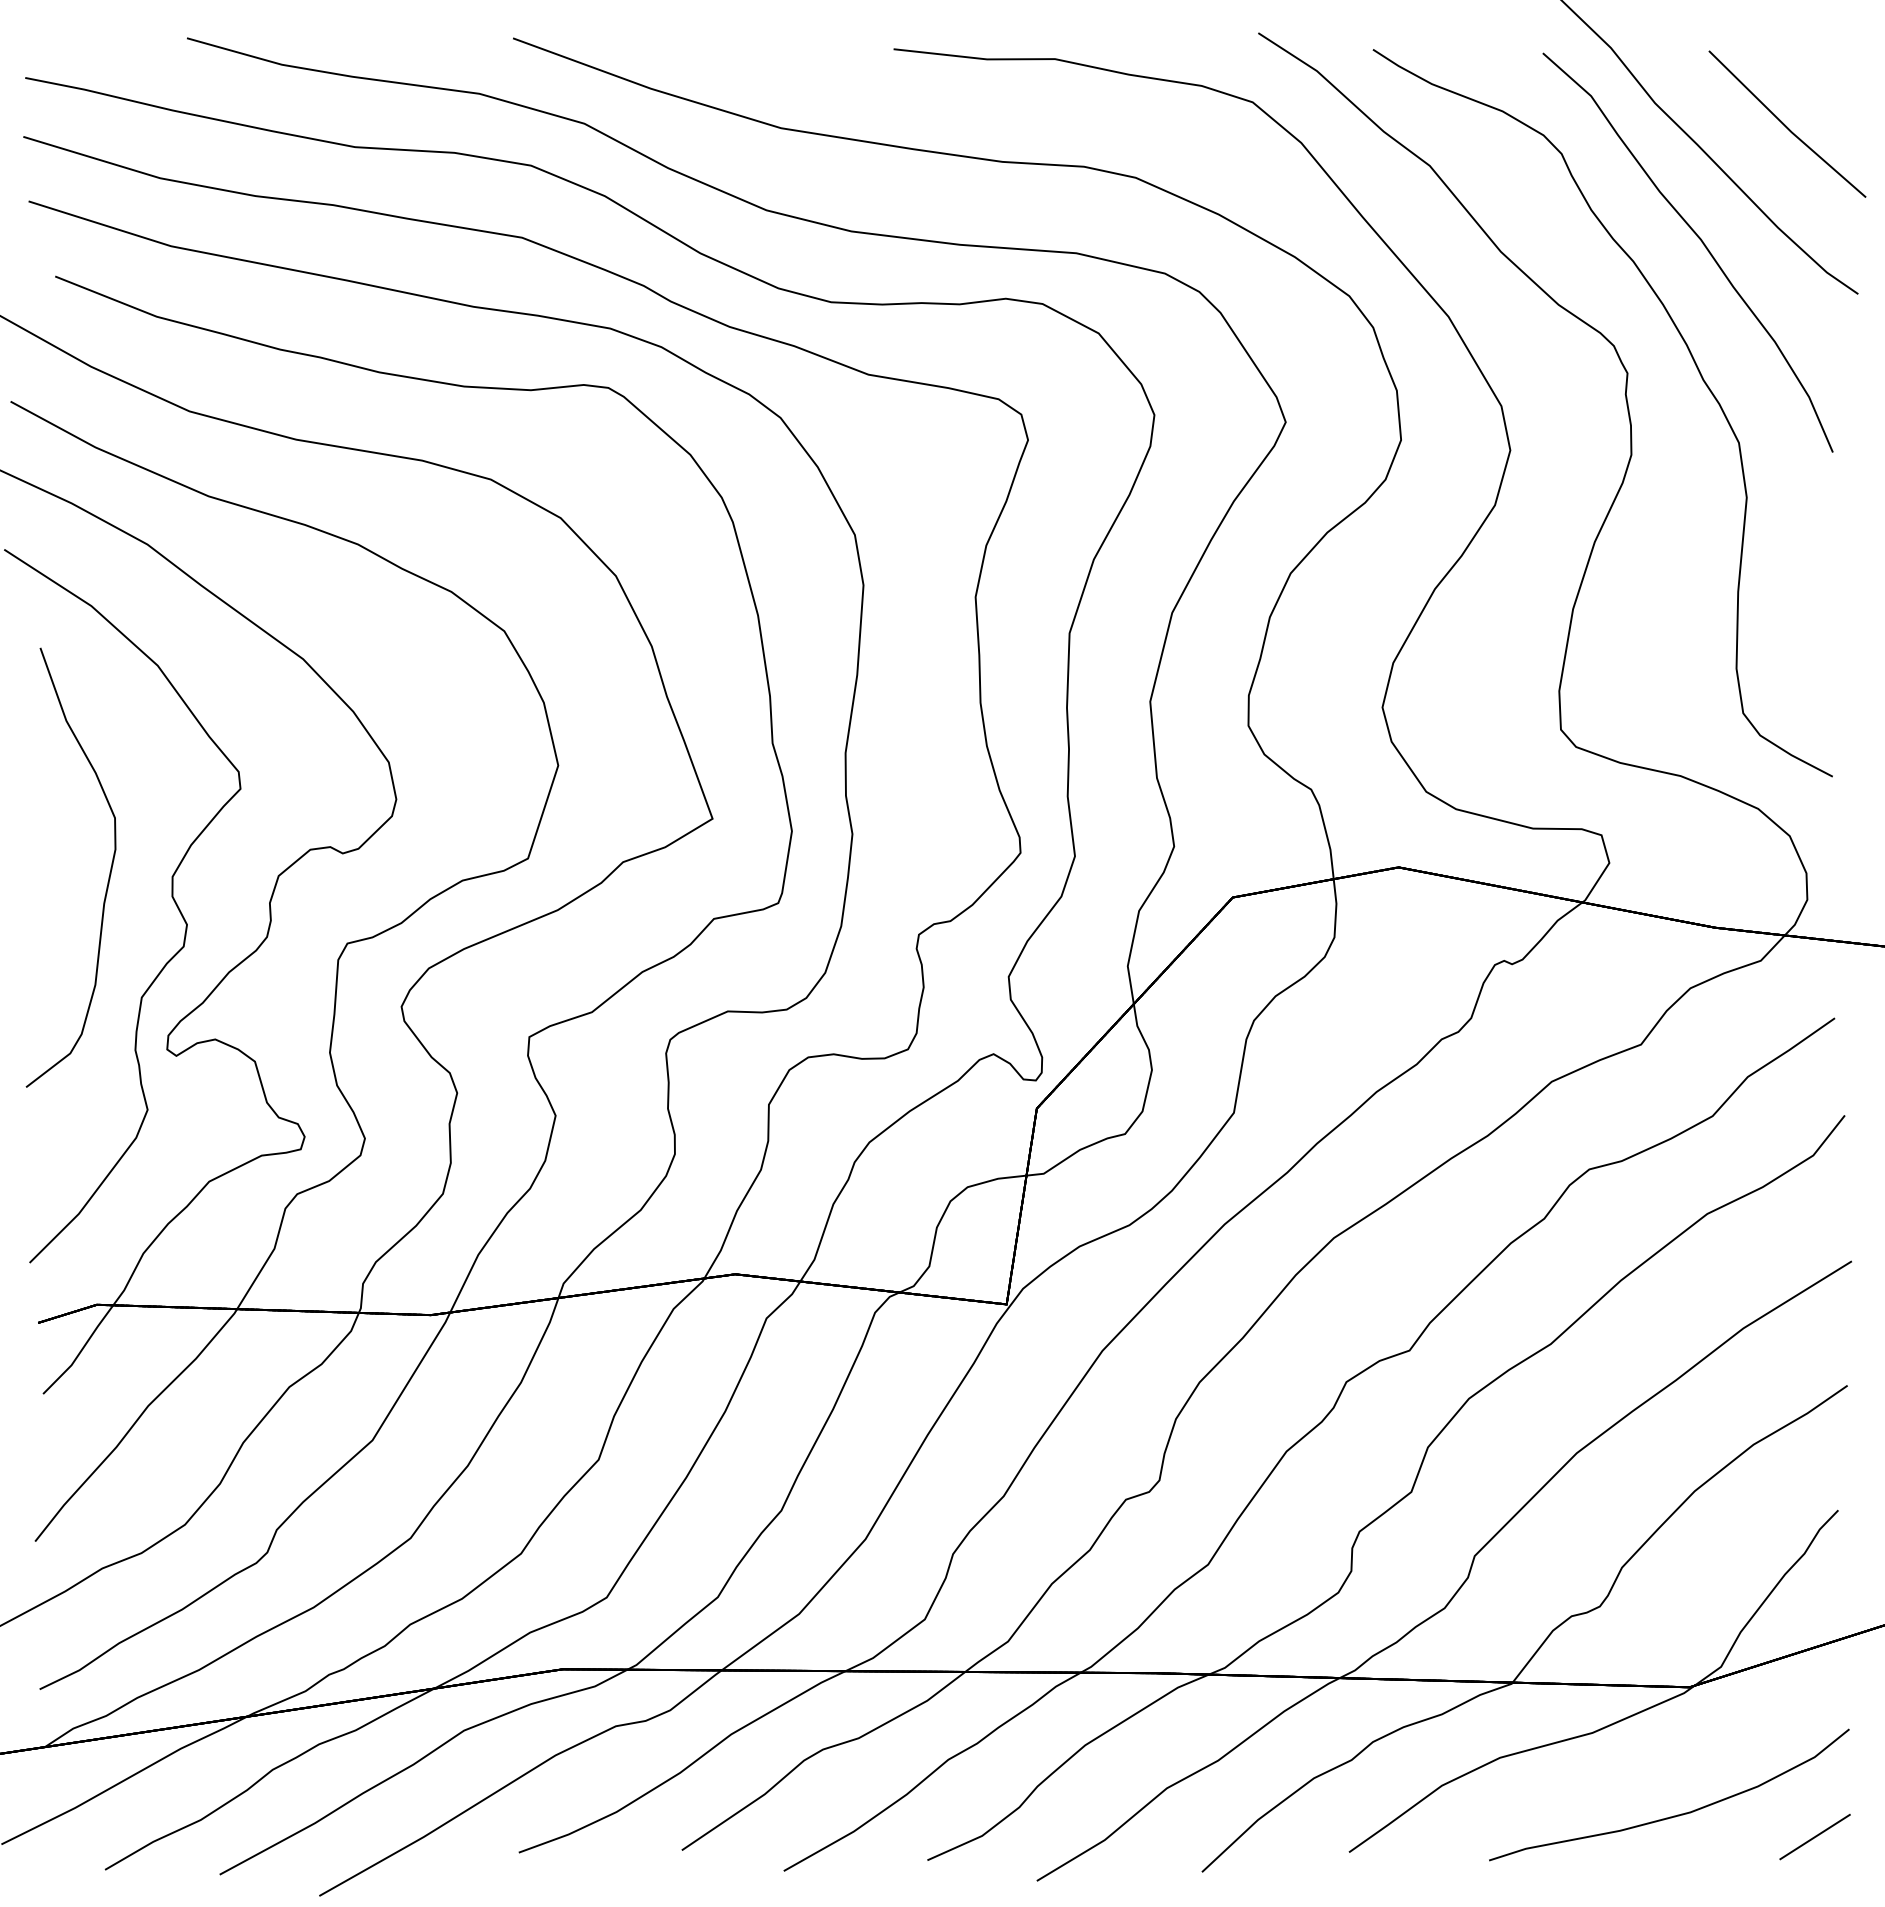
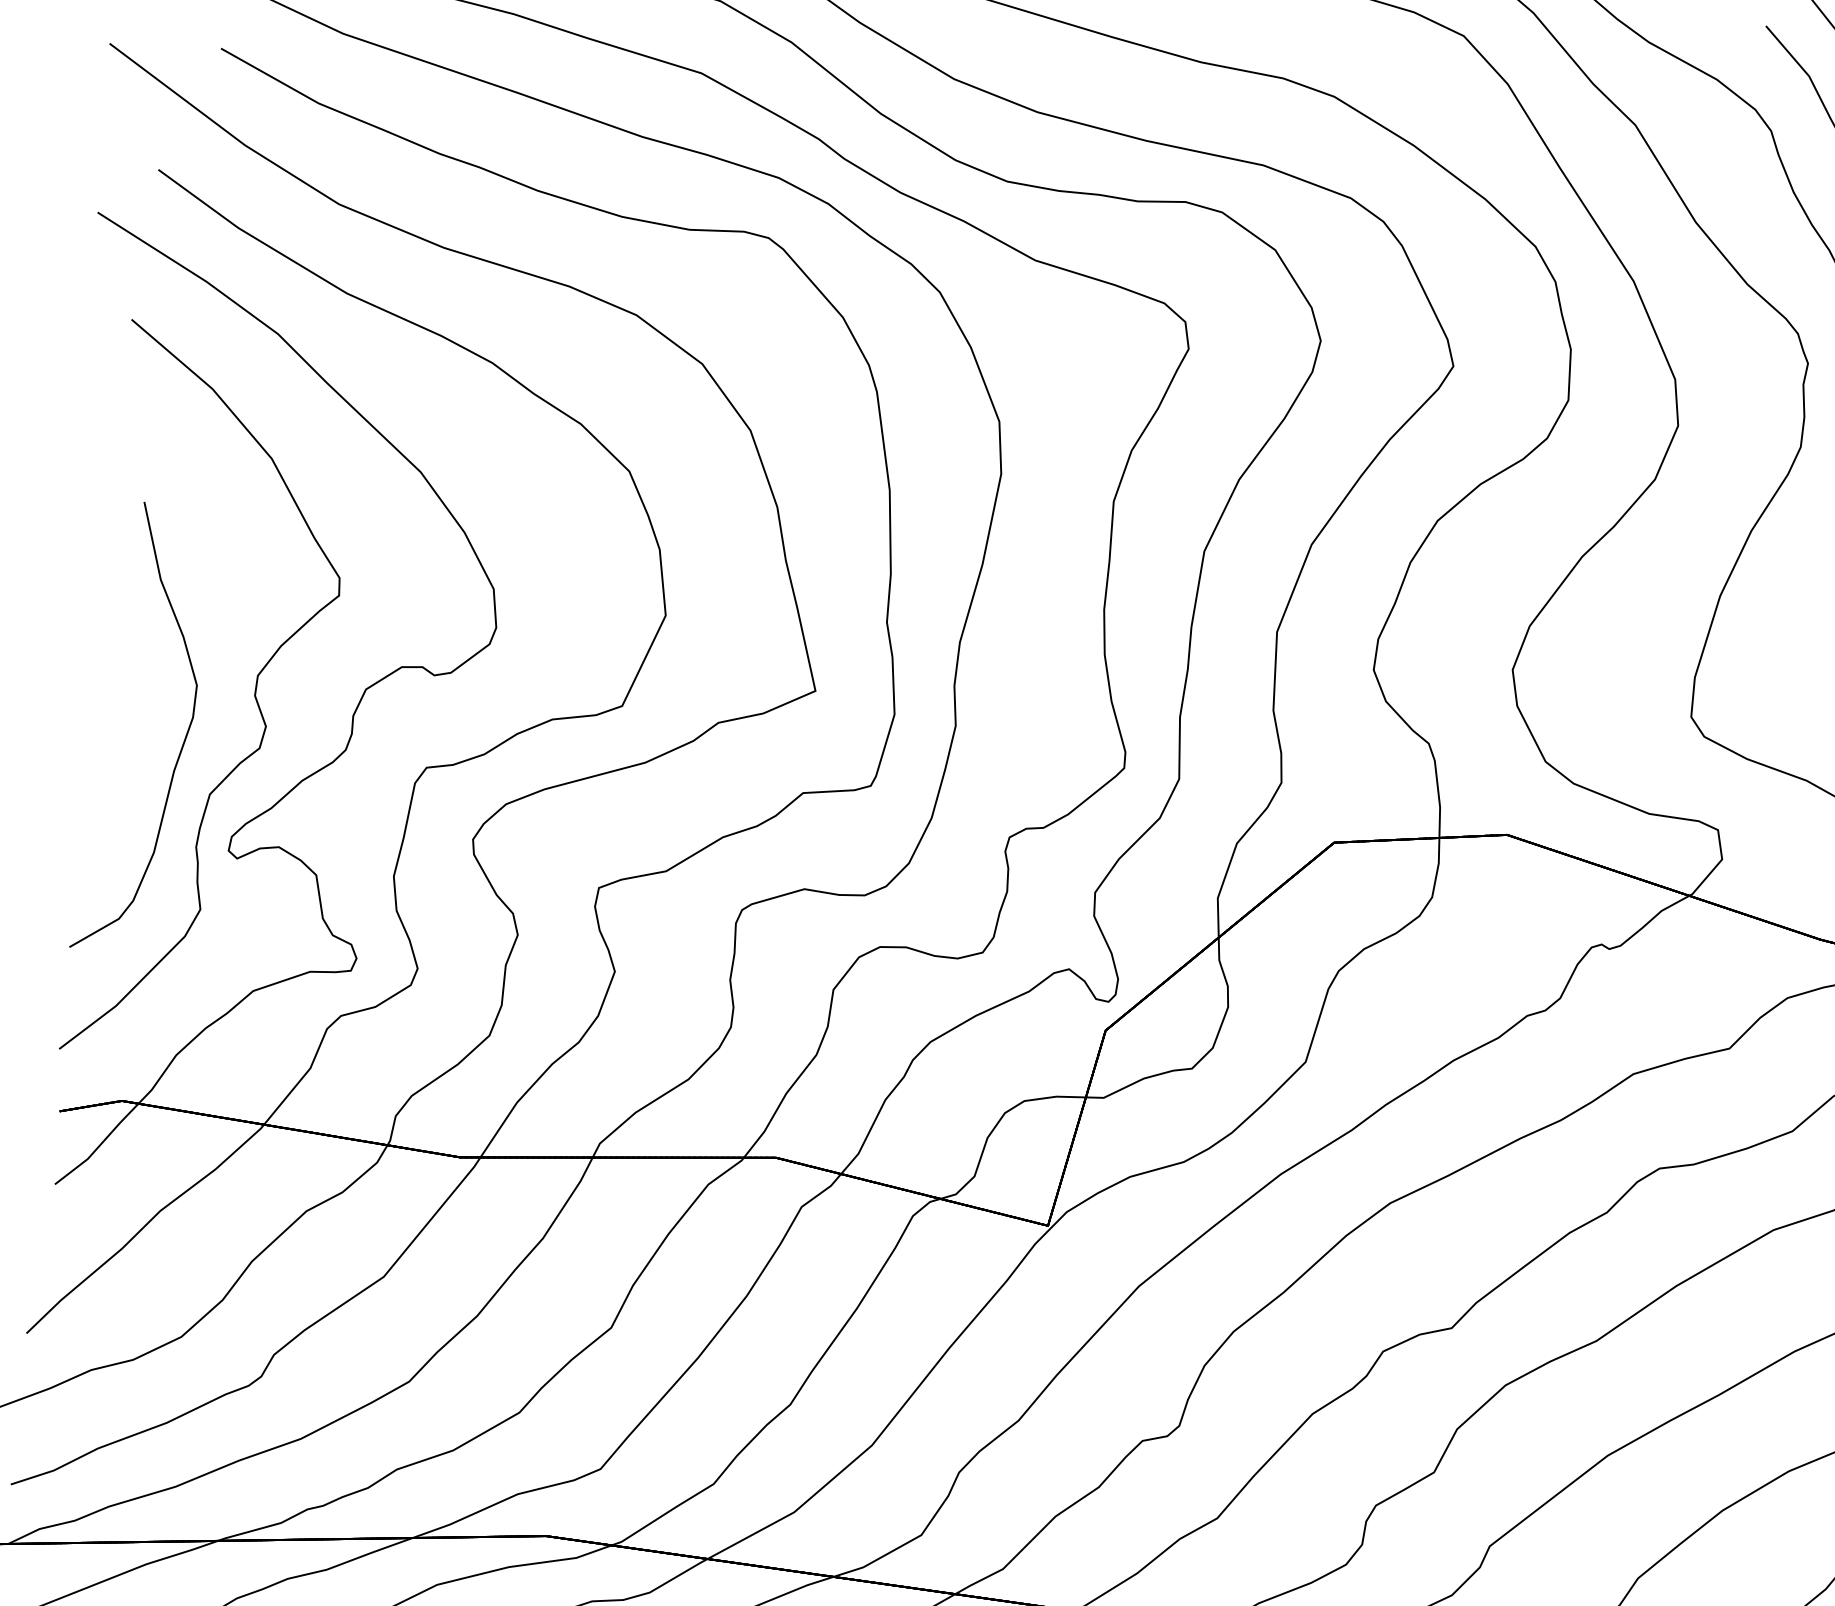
curve: (108, 877) -> (182, 744), moved

